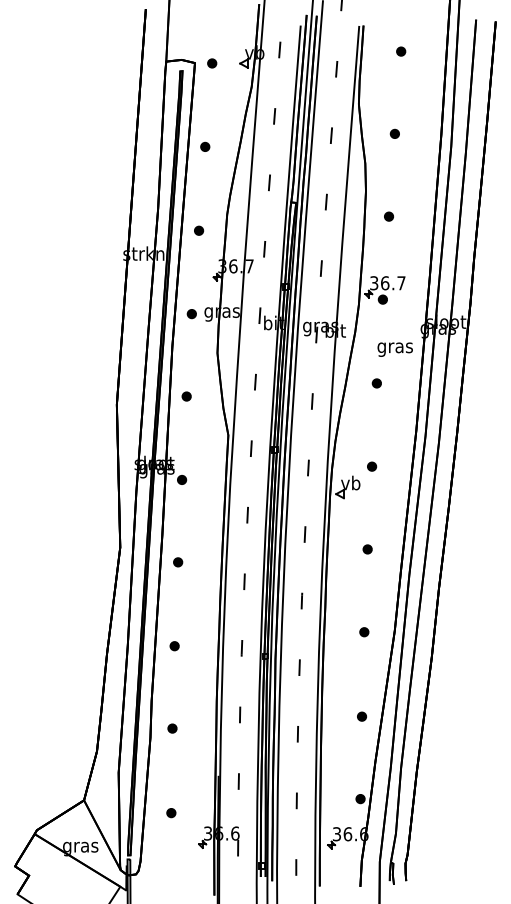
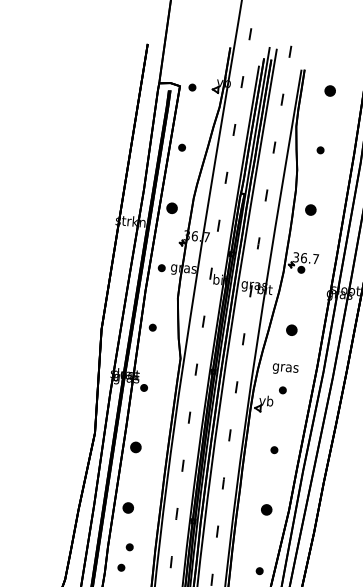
part: (401, 51) -> (330, 90), size x1.6
part: (389, 216) -> (311, 209), size x1.6
part: (199, 230) -> (172, 208), size x1.6
text: (394, 349) -> (285, 369), moved
part: (376, 383) -> (291, 330), size x1.6
part: (178, 562) -> (136, 447), size x1.6
part: (364, 632) -> (266, 510), size x1.6
part: (174, 646) -> (128, 508), size x1.6
part: (181, 699) -> (129, 547), added

